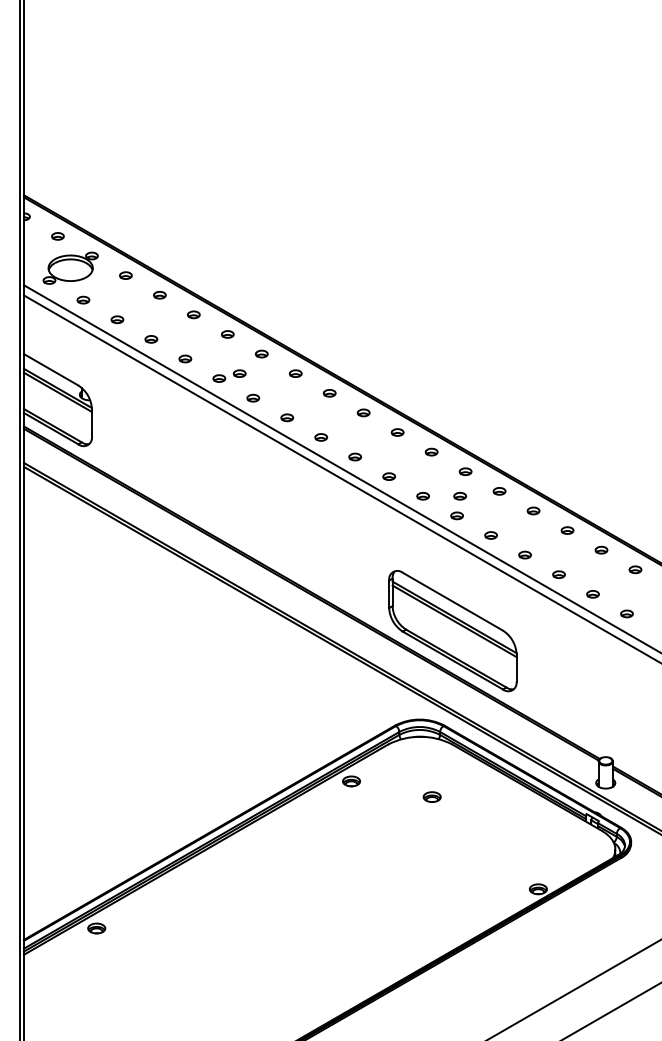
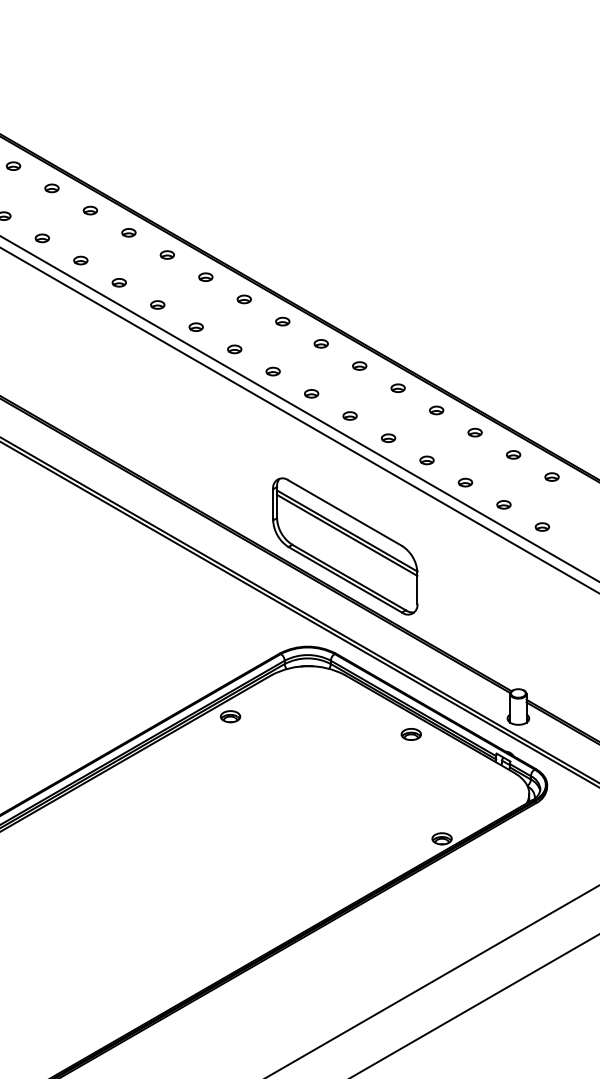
part: (239, 373) -> (103, 254), removed
part: (459, 495) -> (352, 392), removed
part: (431, 796) -> (410, 733), moved

